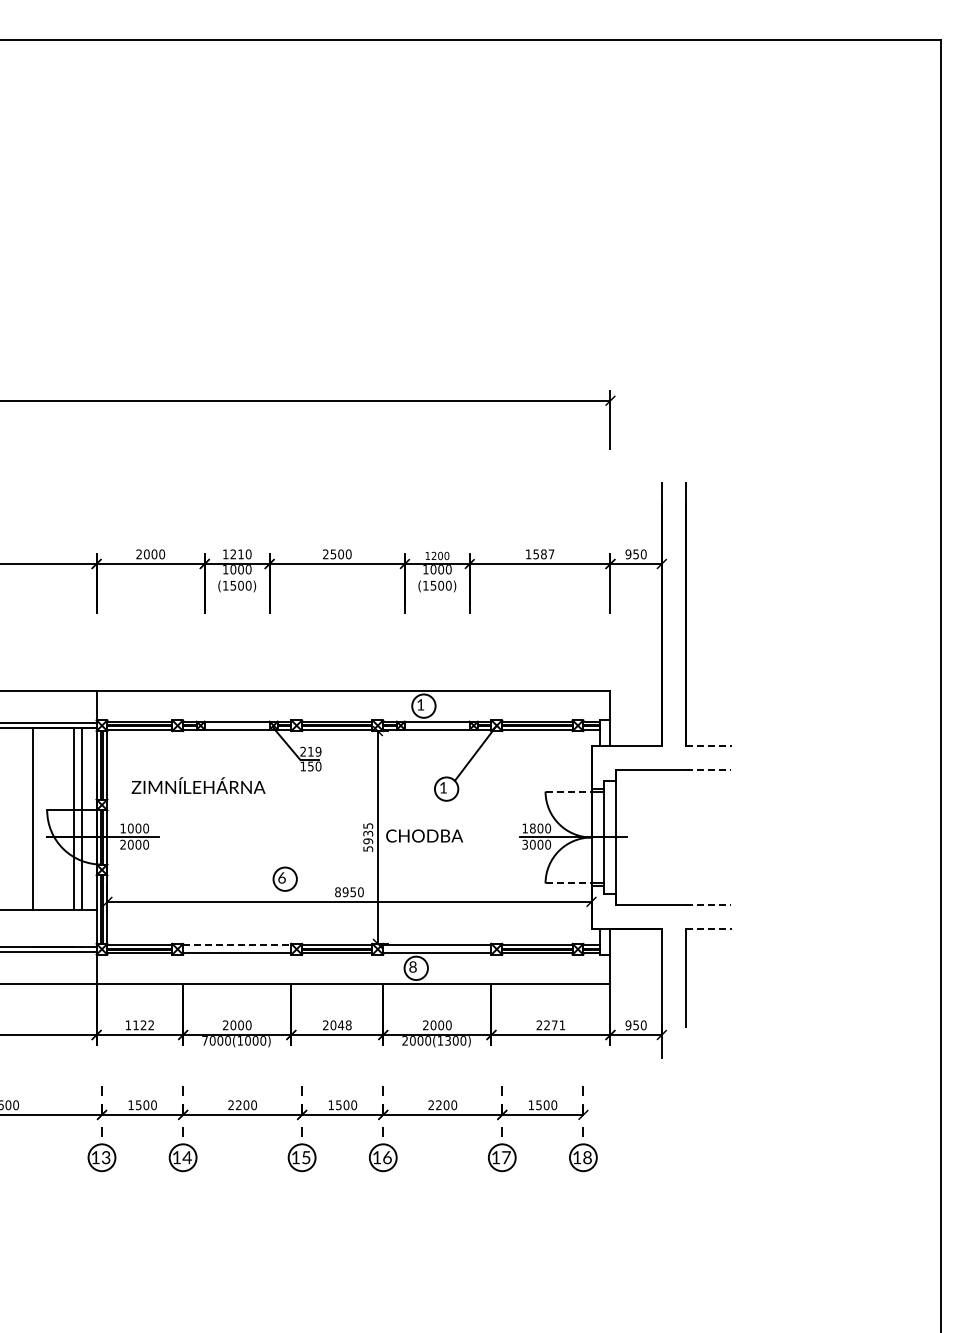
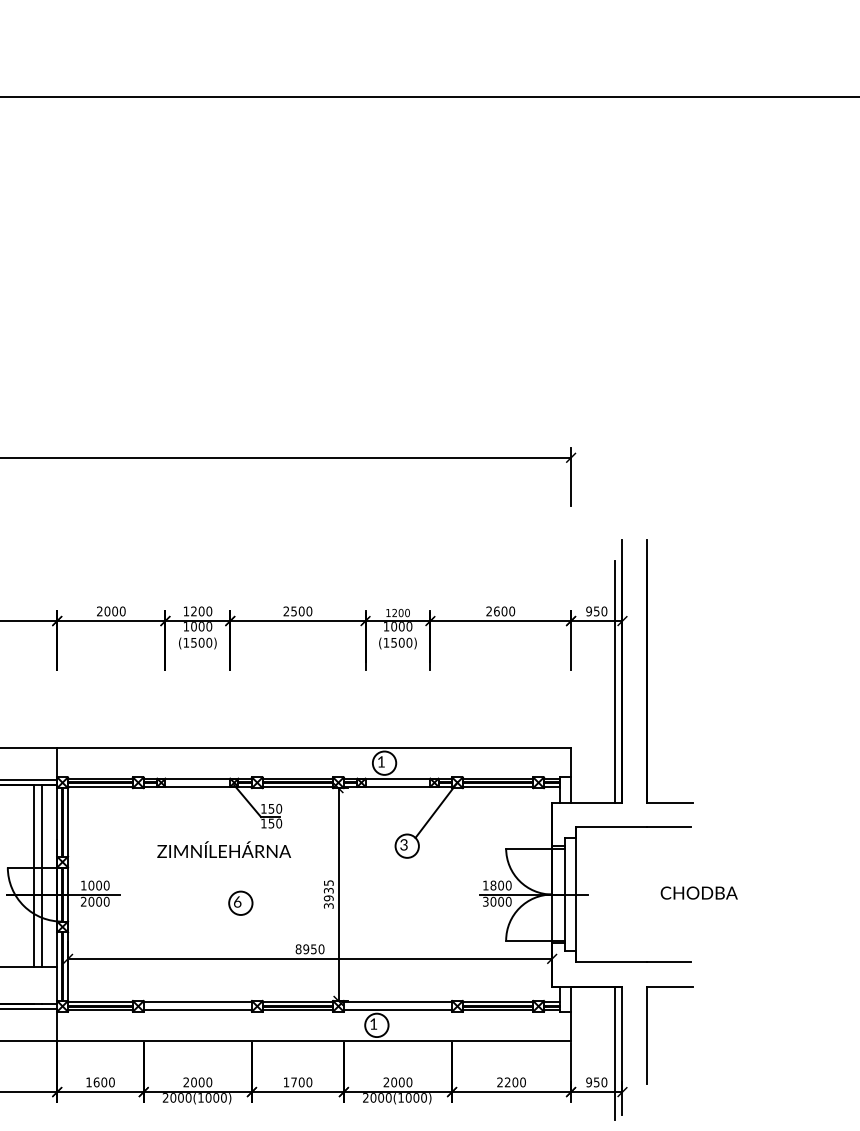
text: (240, 554) -> (201, 611), 1210 -> 1200
text: (539, 554) -> (500, 611), 1587 -> 2600
line: (654, 624) -> (615, 681), added
line: (709, 745) -> (670, 802), dashed -> solid
text: (310, 751) -> (271, 808), 219 -> 150
line: (709, 769) -> (670, 826), dashed -> solid
text: (198, 785) -> (224, 849), moved
text: (443, 787) -> (404, 844), 1 -> 3
line: (568, 791) -> (529, 848), dashed -> solid
text: (424, 835) -> (699, 892), moved
text: (367, 848) -> (328, 905), 5935 -> 3935
part: (284, 878) -> (240, 902), moved
line: (568, 883) -> (529, 940), dashed -> solid
line: (709, 905) -> (670, 962), dashed -> solid
line: (709, 929) -> (670, 986), dashed -> solid
line: (237, 945) -> (198, 1002), dashed -> solid
text: (412, 966) -> (373, 1023), 8 -> 1
line: (654, 995) -> (615, 1052), added
text: (143, 1025) -> (104, 1082), 1122 -> 1600
text: (337, 1025) -> (298, 1082), 2048 -> 1700
text: (558, 1025) -> (519, 1082), 2271 -> 2200
text: (204, 1040) -> (165, 1097), 7000(1000) -> 2000(1000)
text: (448, 1040) -> (409, 1097), 2000(1300) -> 2000(1000)

